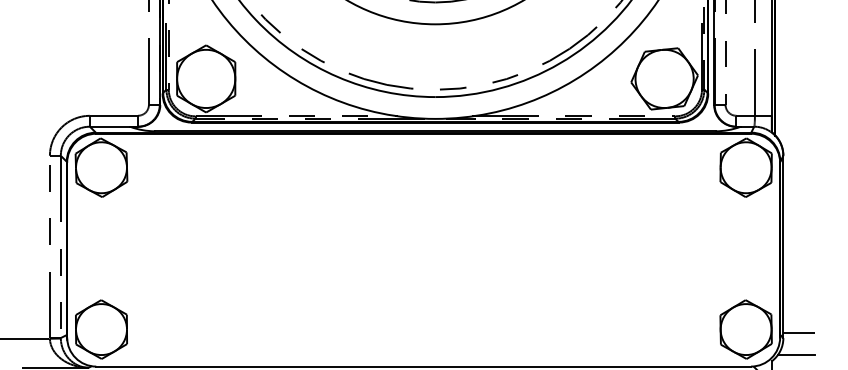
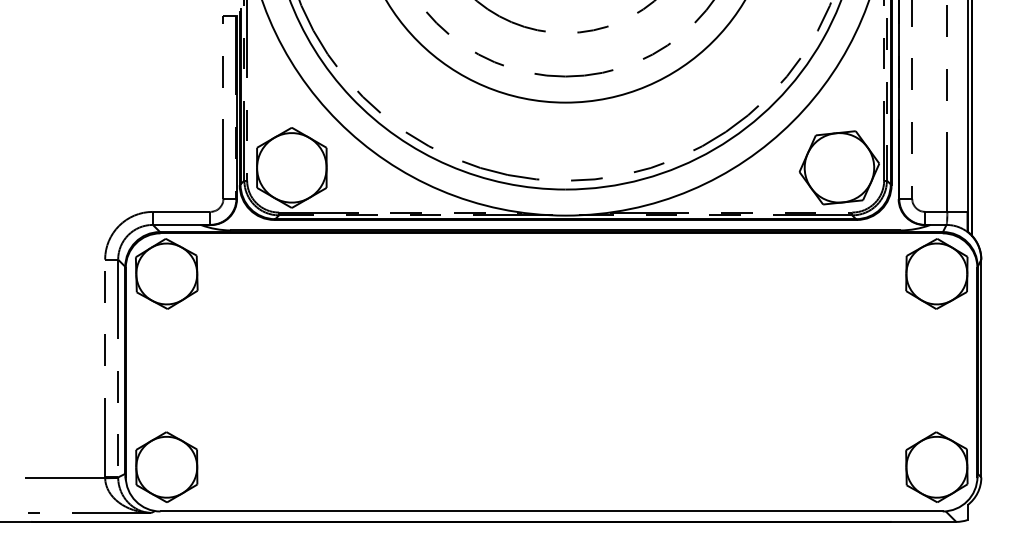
line: (799, 333) -> (1000, 471), removed
line: (796, 354) -> (997, 497), removed

